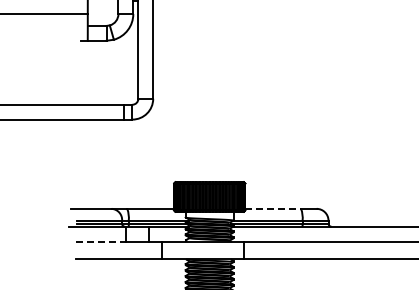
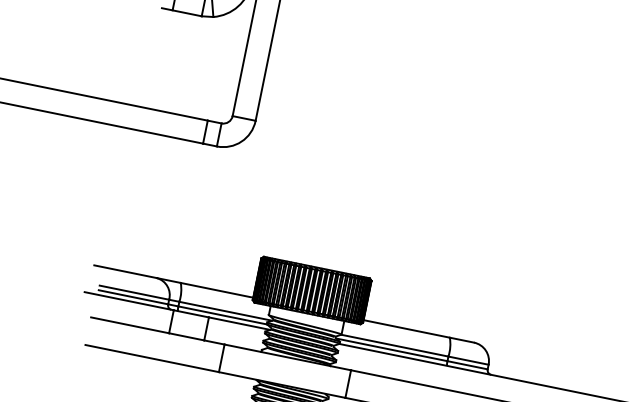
line: (273, 208) -> (407, 328), dashed -> solid
line: (101, 241) -> (130, 325), dashed -> solid

